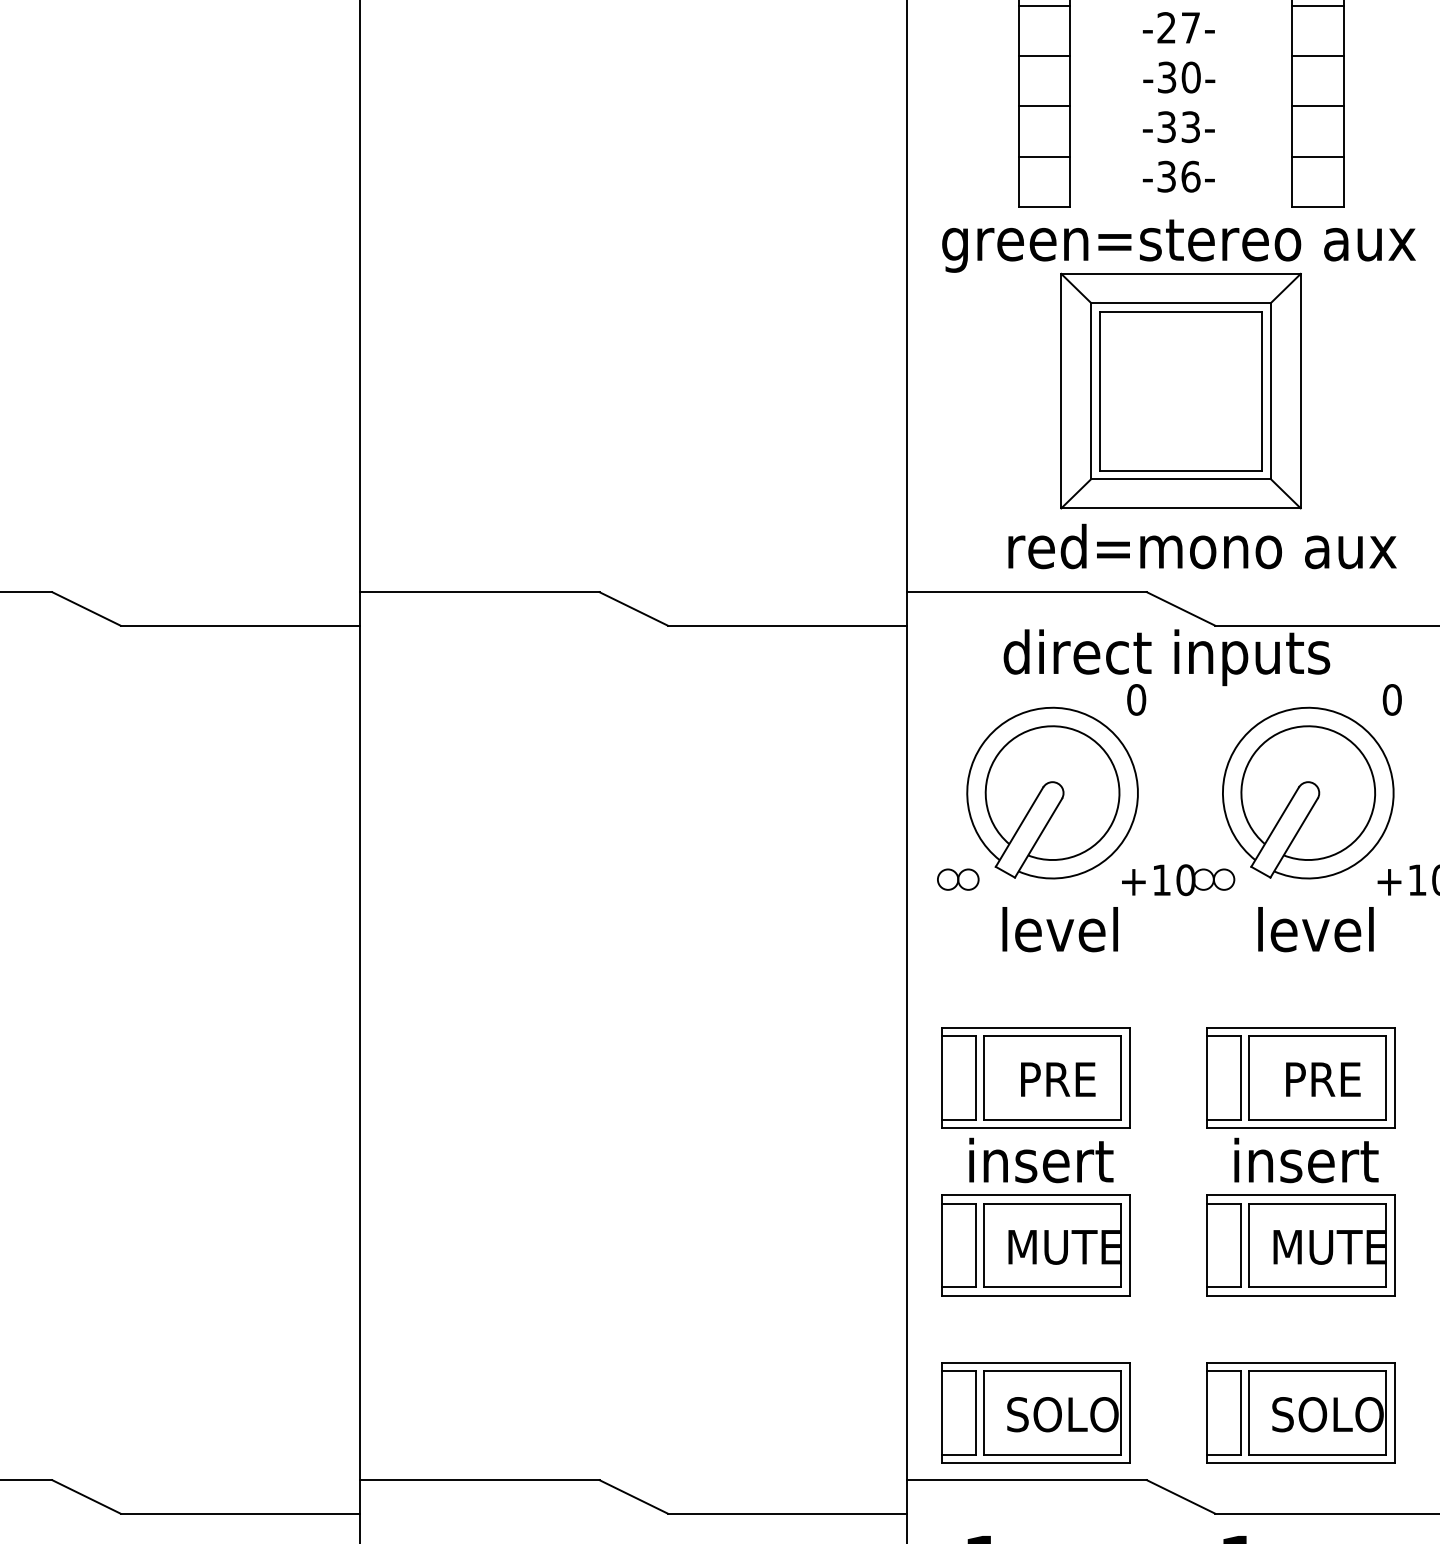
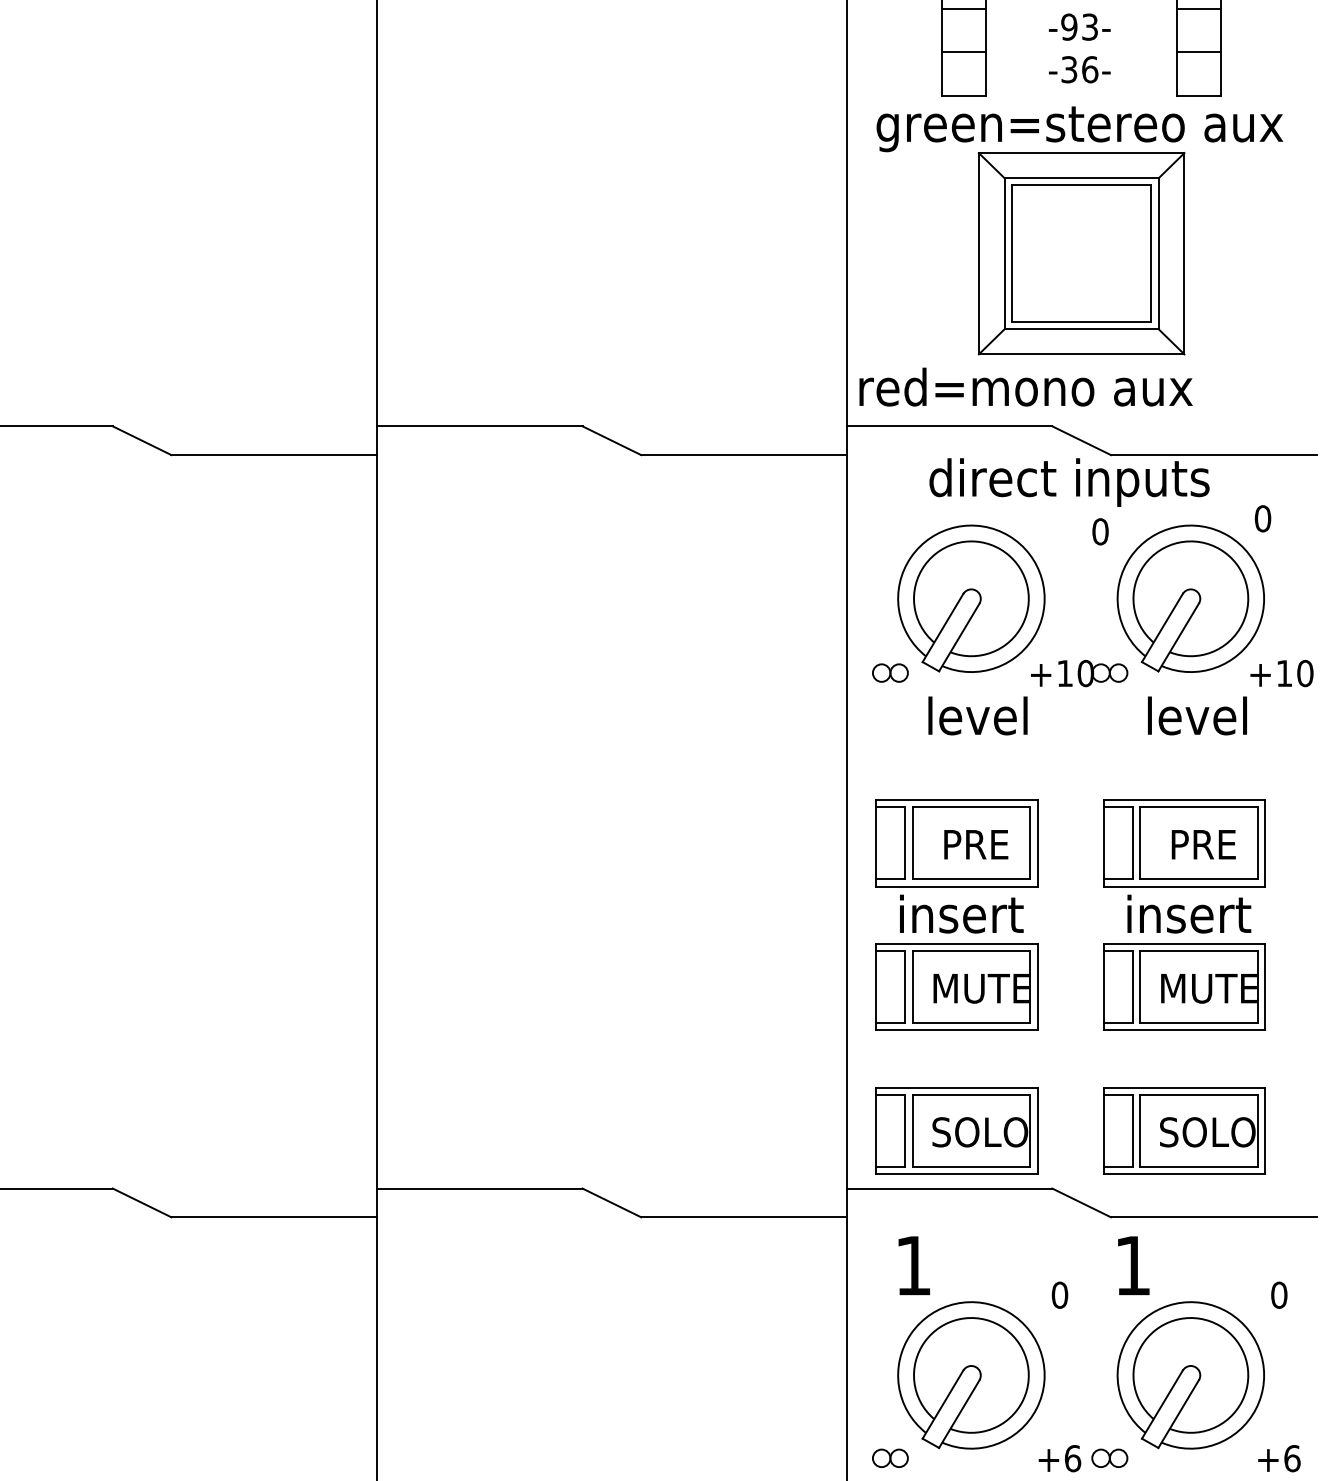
text: (1166, 126) -> (1069, 26), -33- -> -93-
text: (1201, 545) -> (1025, 386), moved
text: (1136, 699) -> (1100, 531), moved

